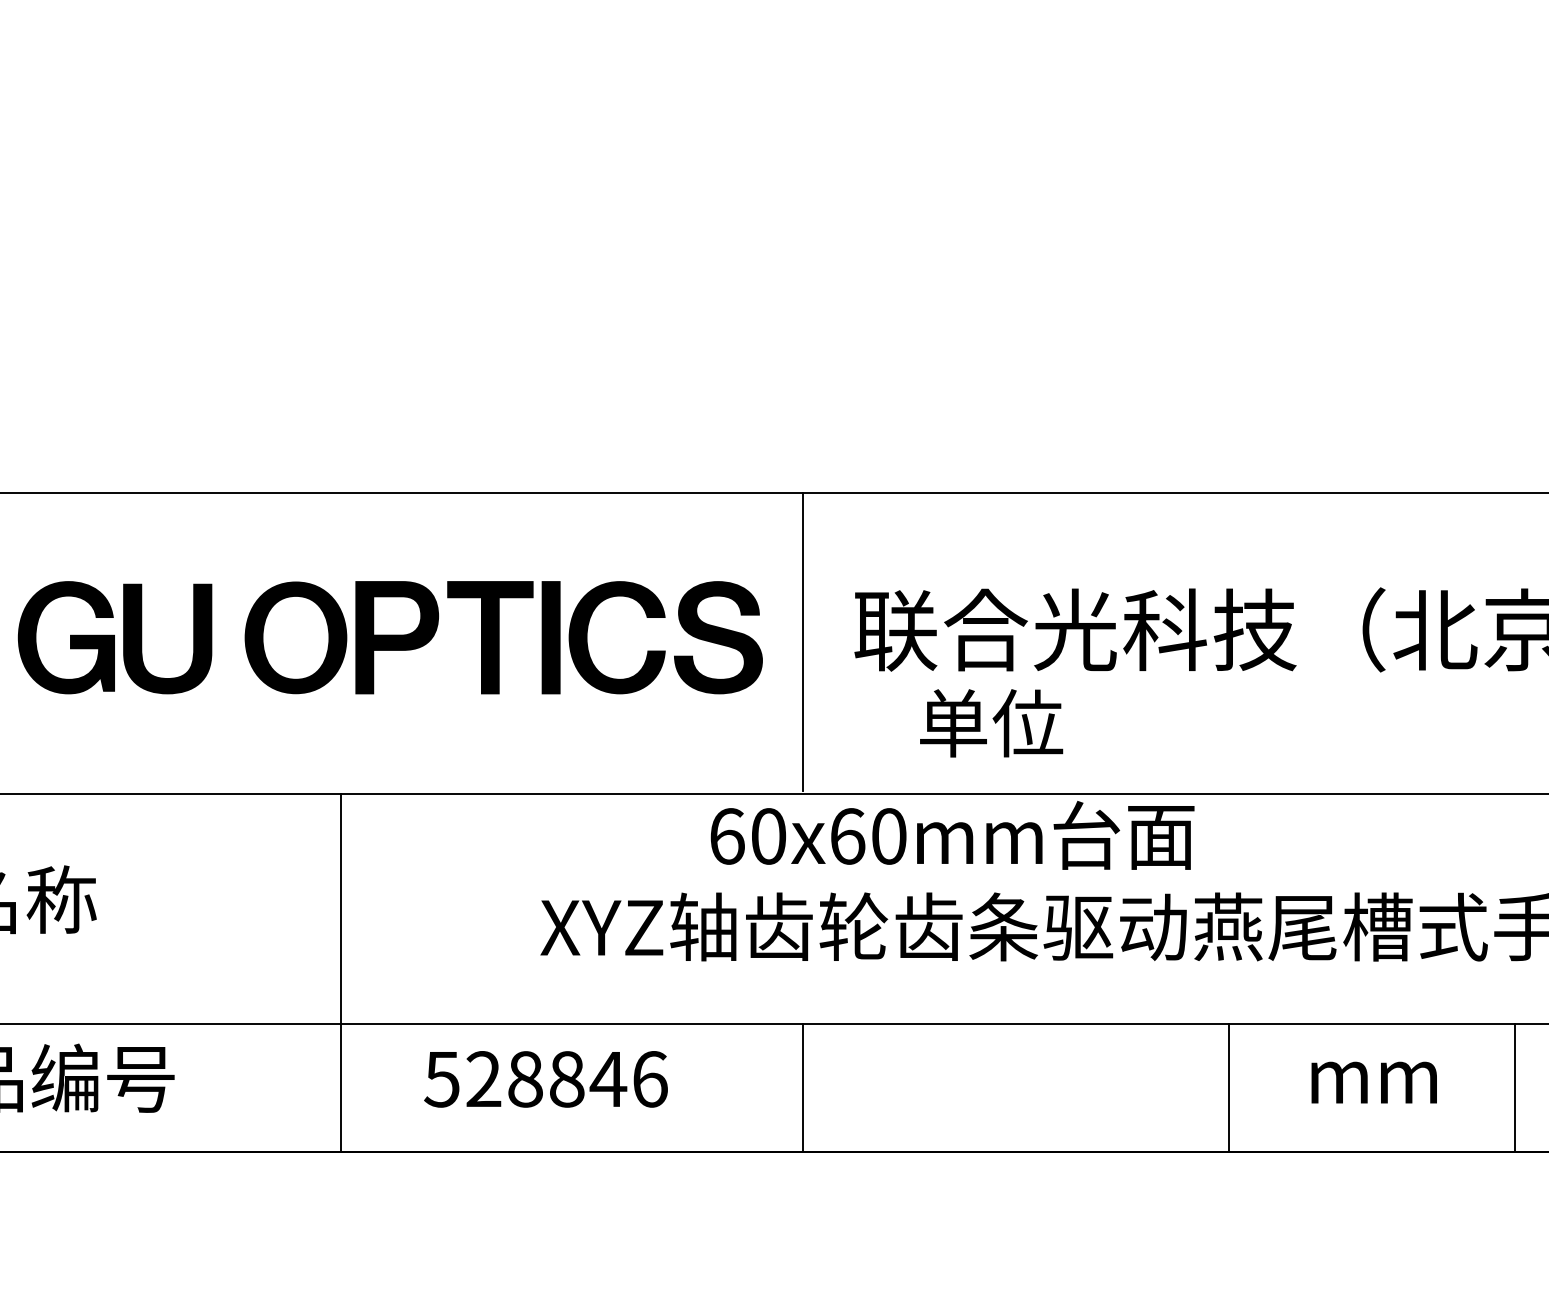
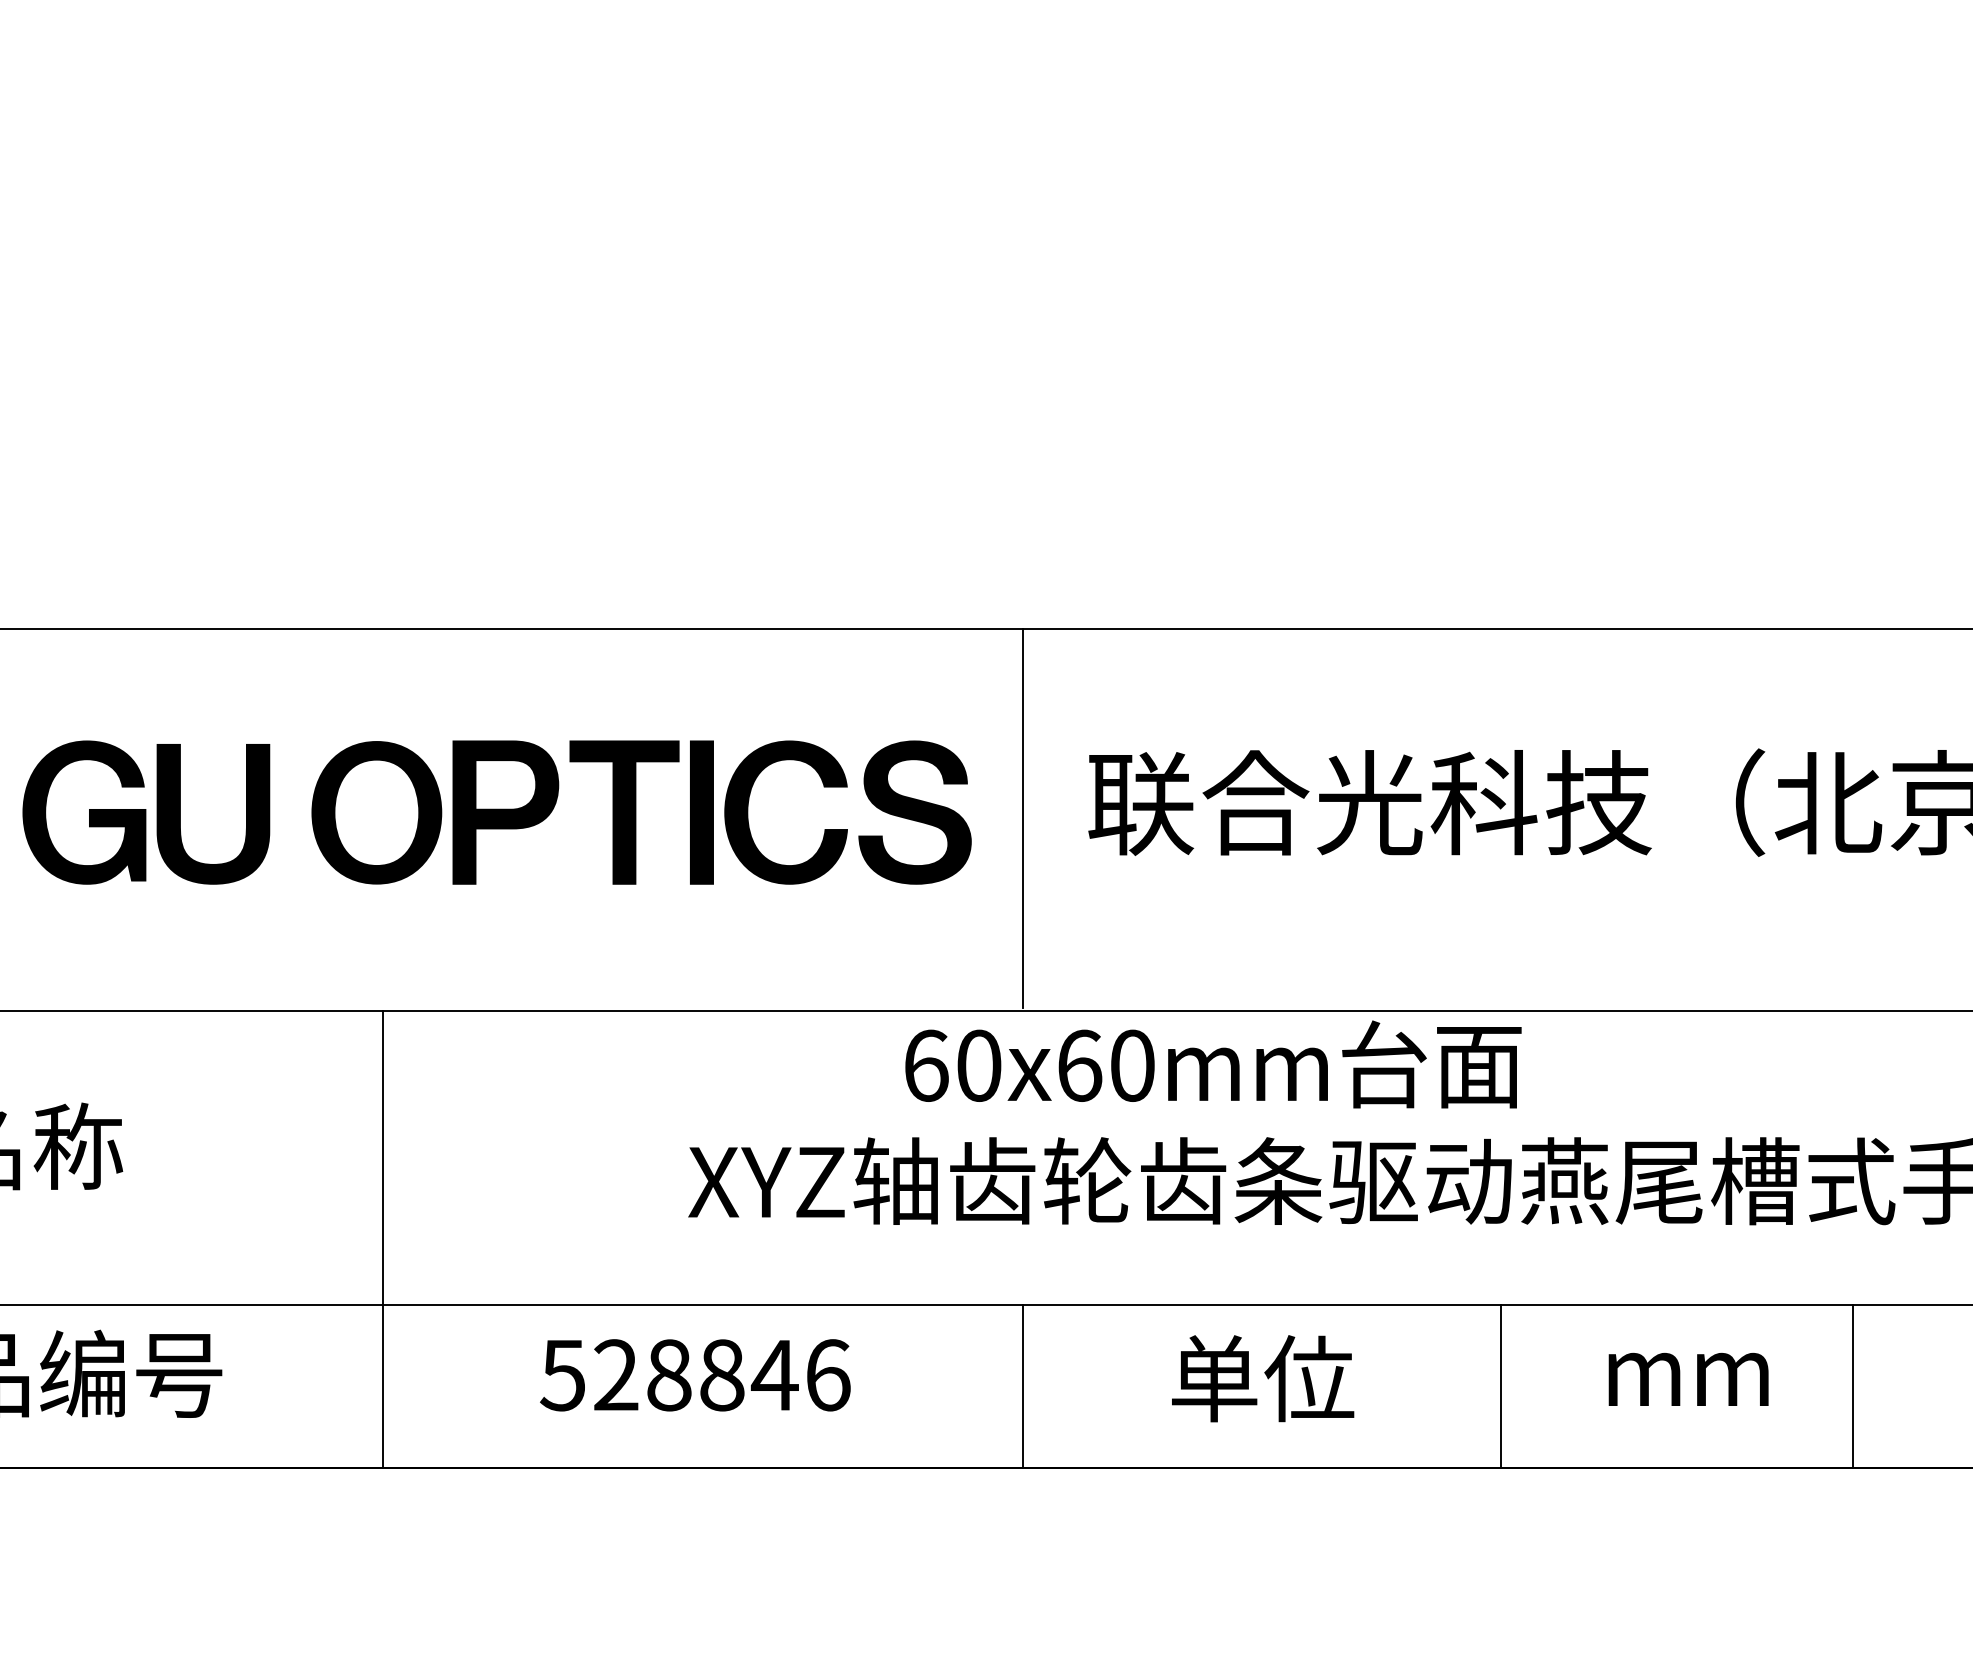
text: (991, 723) -> (1263, 1378), moved
line: (341, 972) -> (382, 1239), moved
text: (1374, 1081) -> (1688, 1378), moved
line: (1229, 1088) -> (1501, 1386), moved
line: (1514, 1088) -> (1852, 1386), moved

